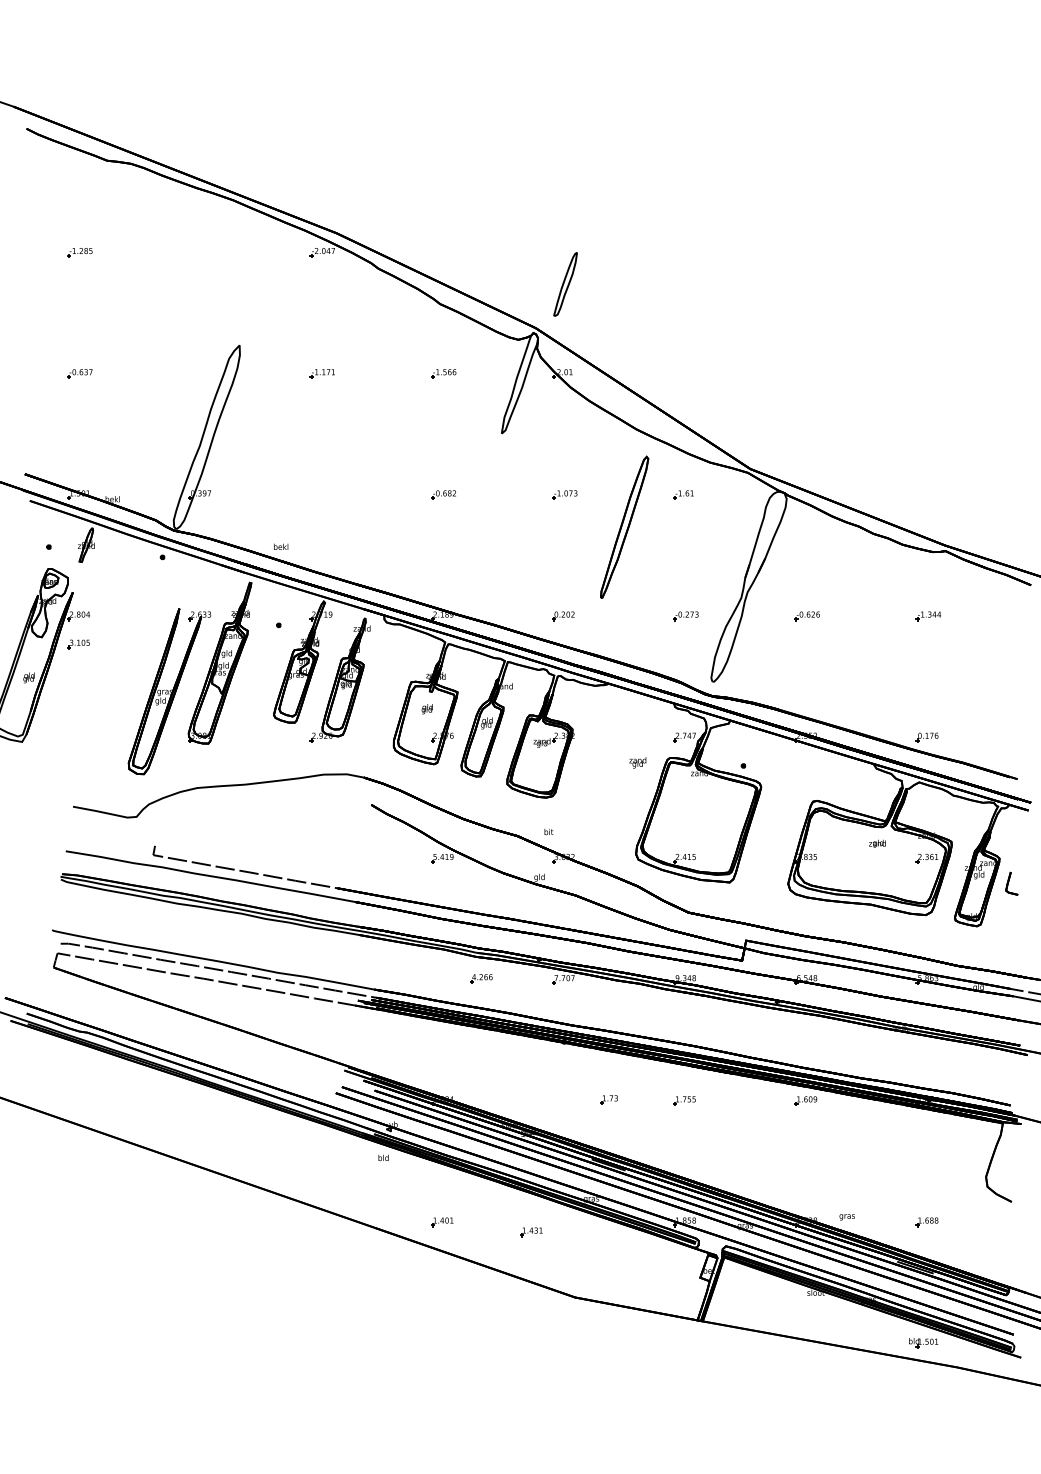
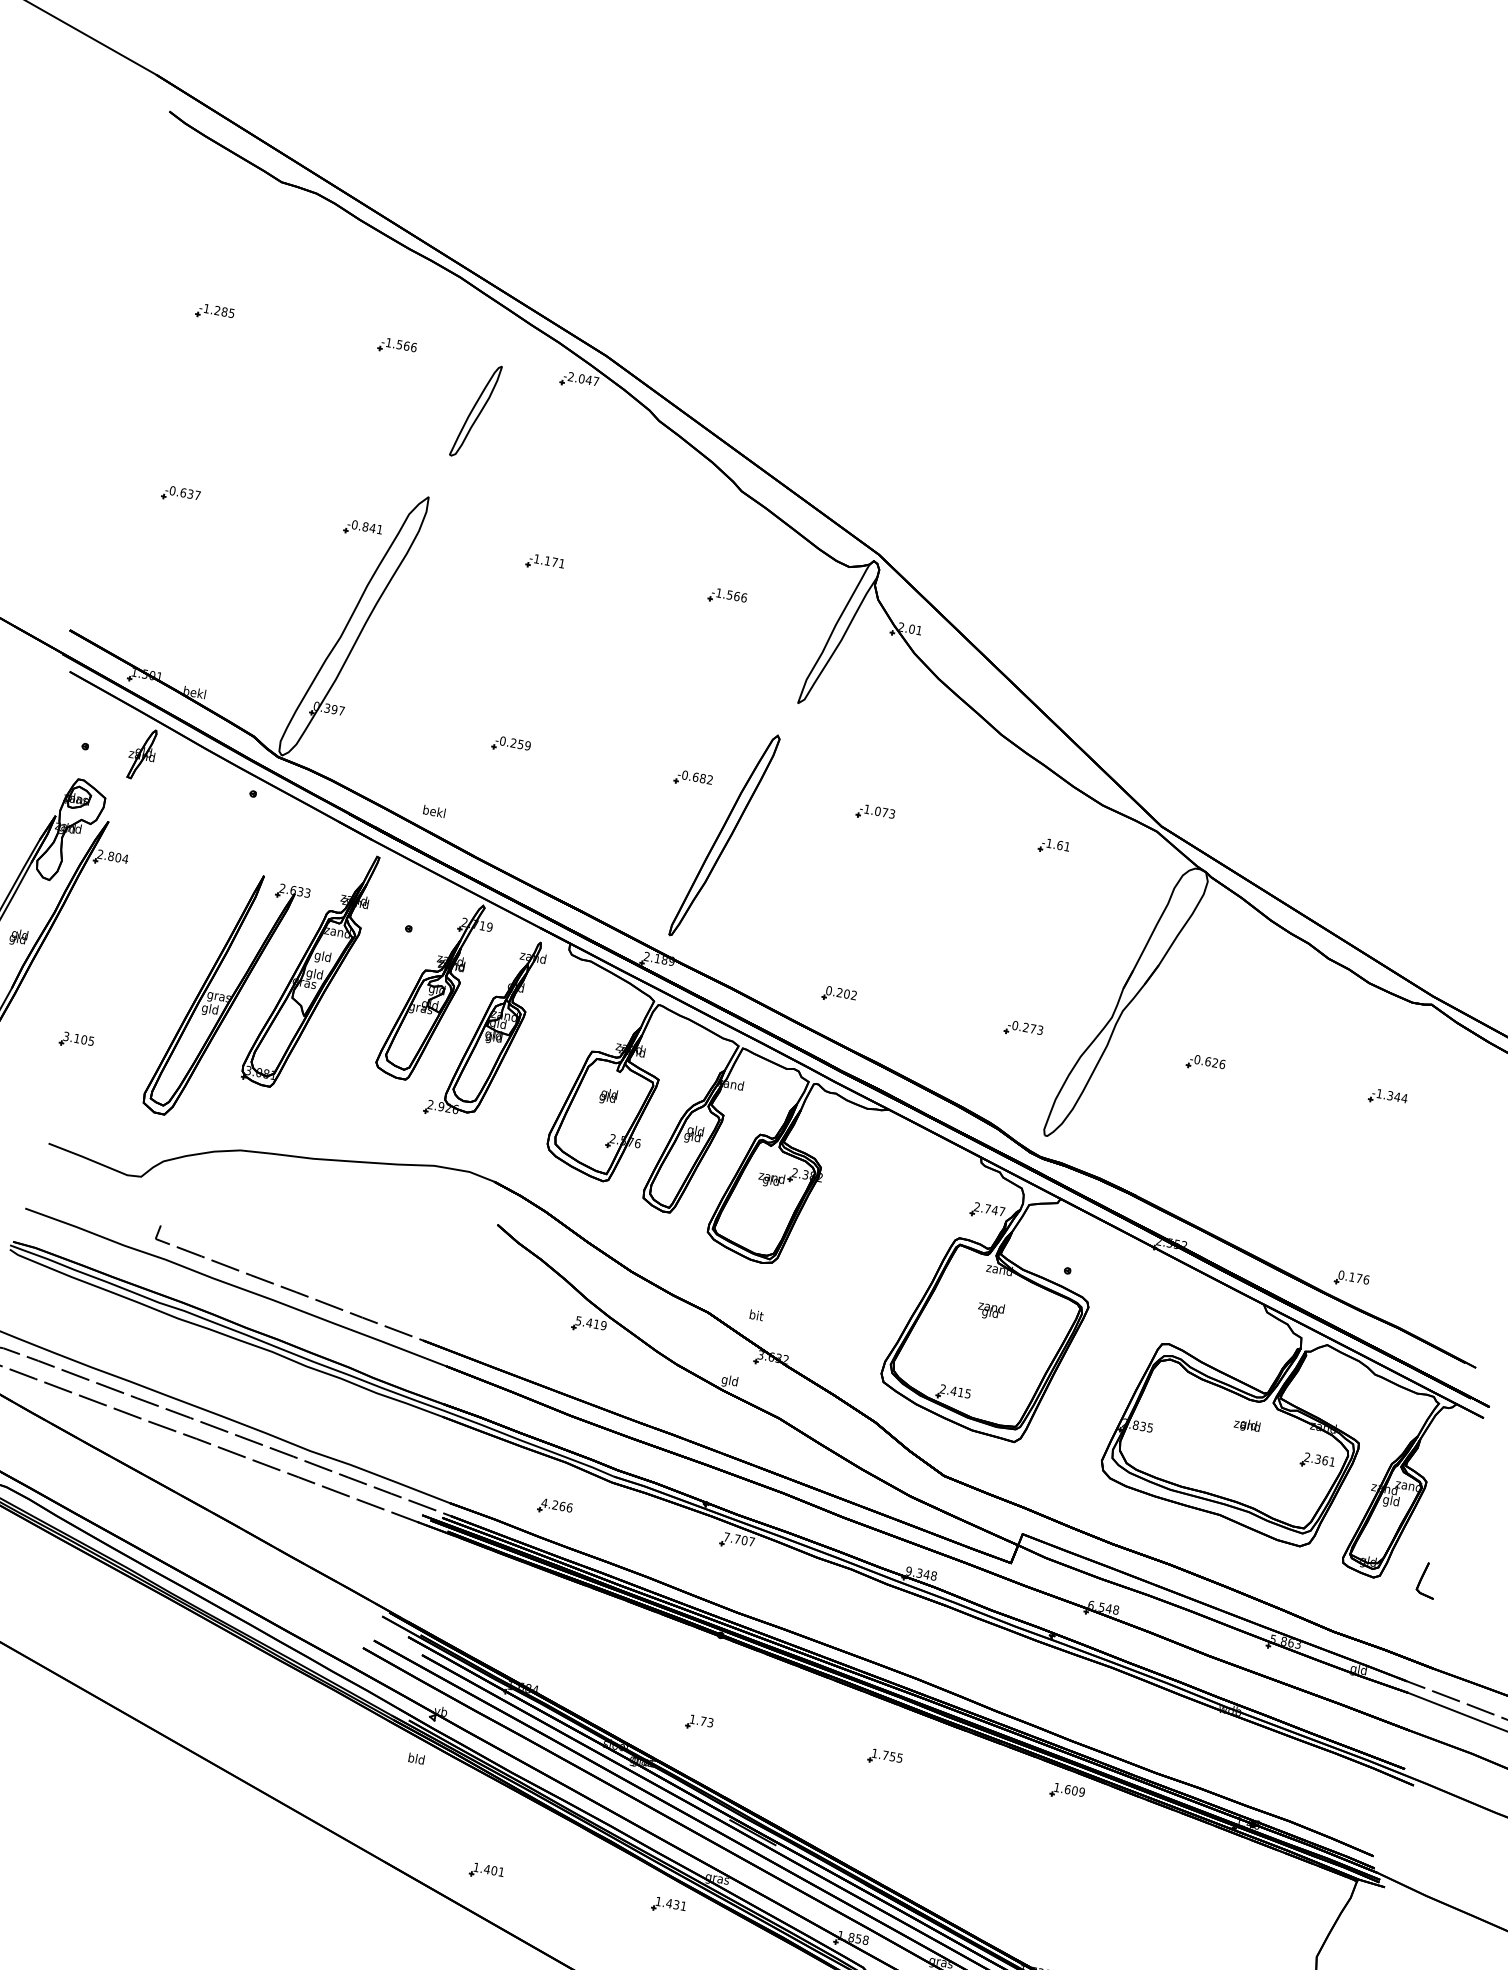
part: (200, 252) -> (396, 346), added
part: (565, 284) -> (475, 411), moved
part: (200, 373) -> (362, 528), added
part: (322, 494) -> (511, 744), added
part: (624, 526) -> (724, 834), moved
part: (78, 644) -> (76, 1041), moved
text: (637, 762) -> (990, 1310), moved
part: (1011, 883) -> (1426, 1580), moved
part: (481, 978) -> (555, 1507), moved
part: (608, 1099) -> (698, 1722), moved
part: (531, 1232) -> (668, 1906), moved

